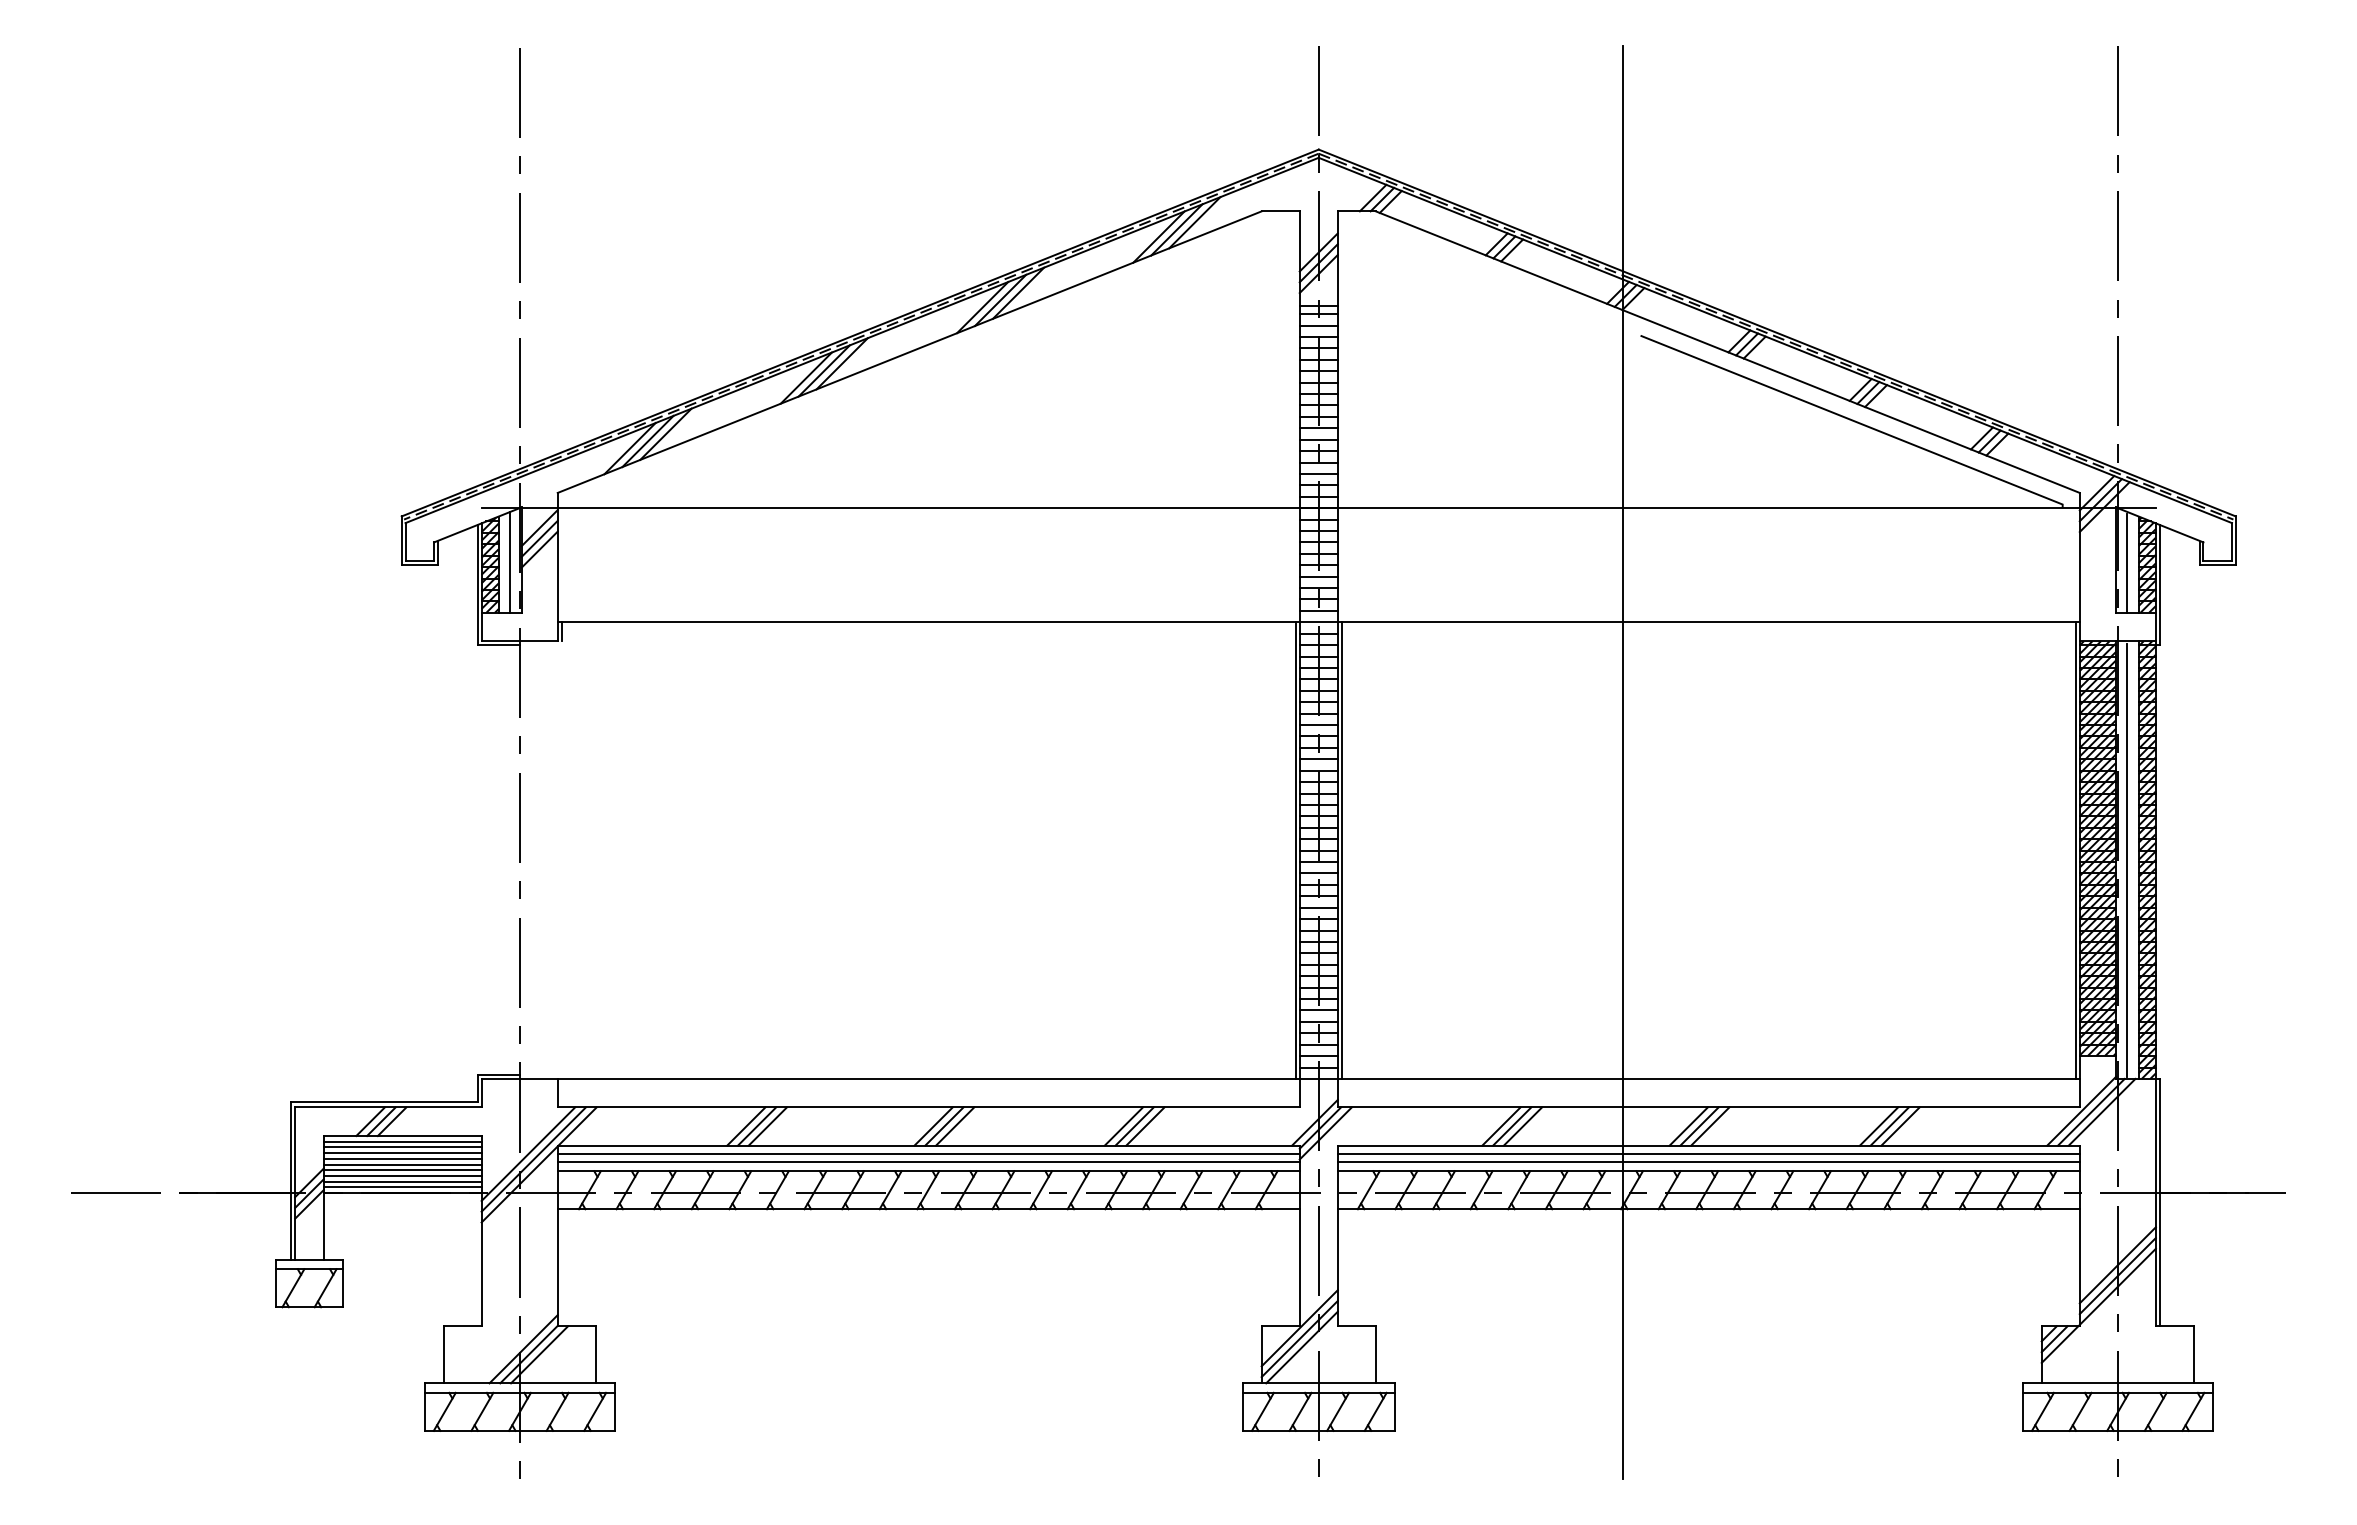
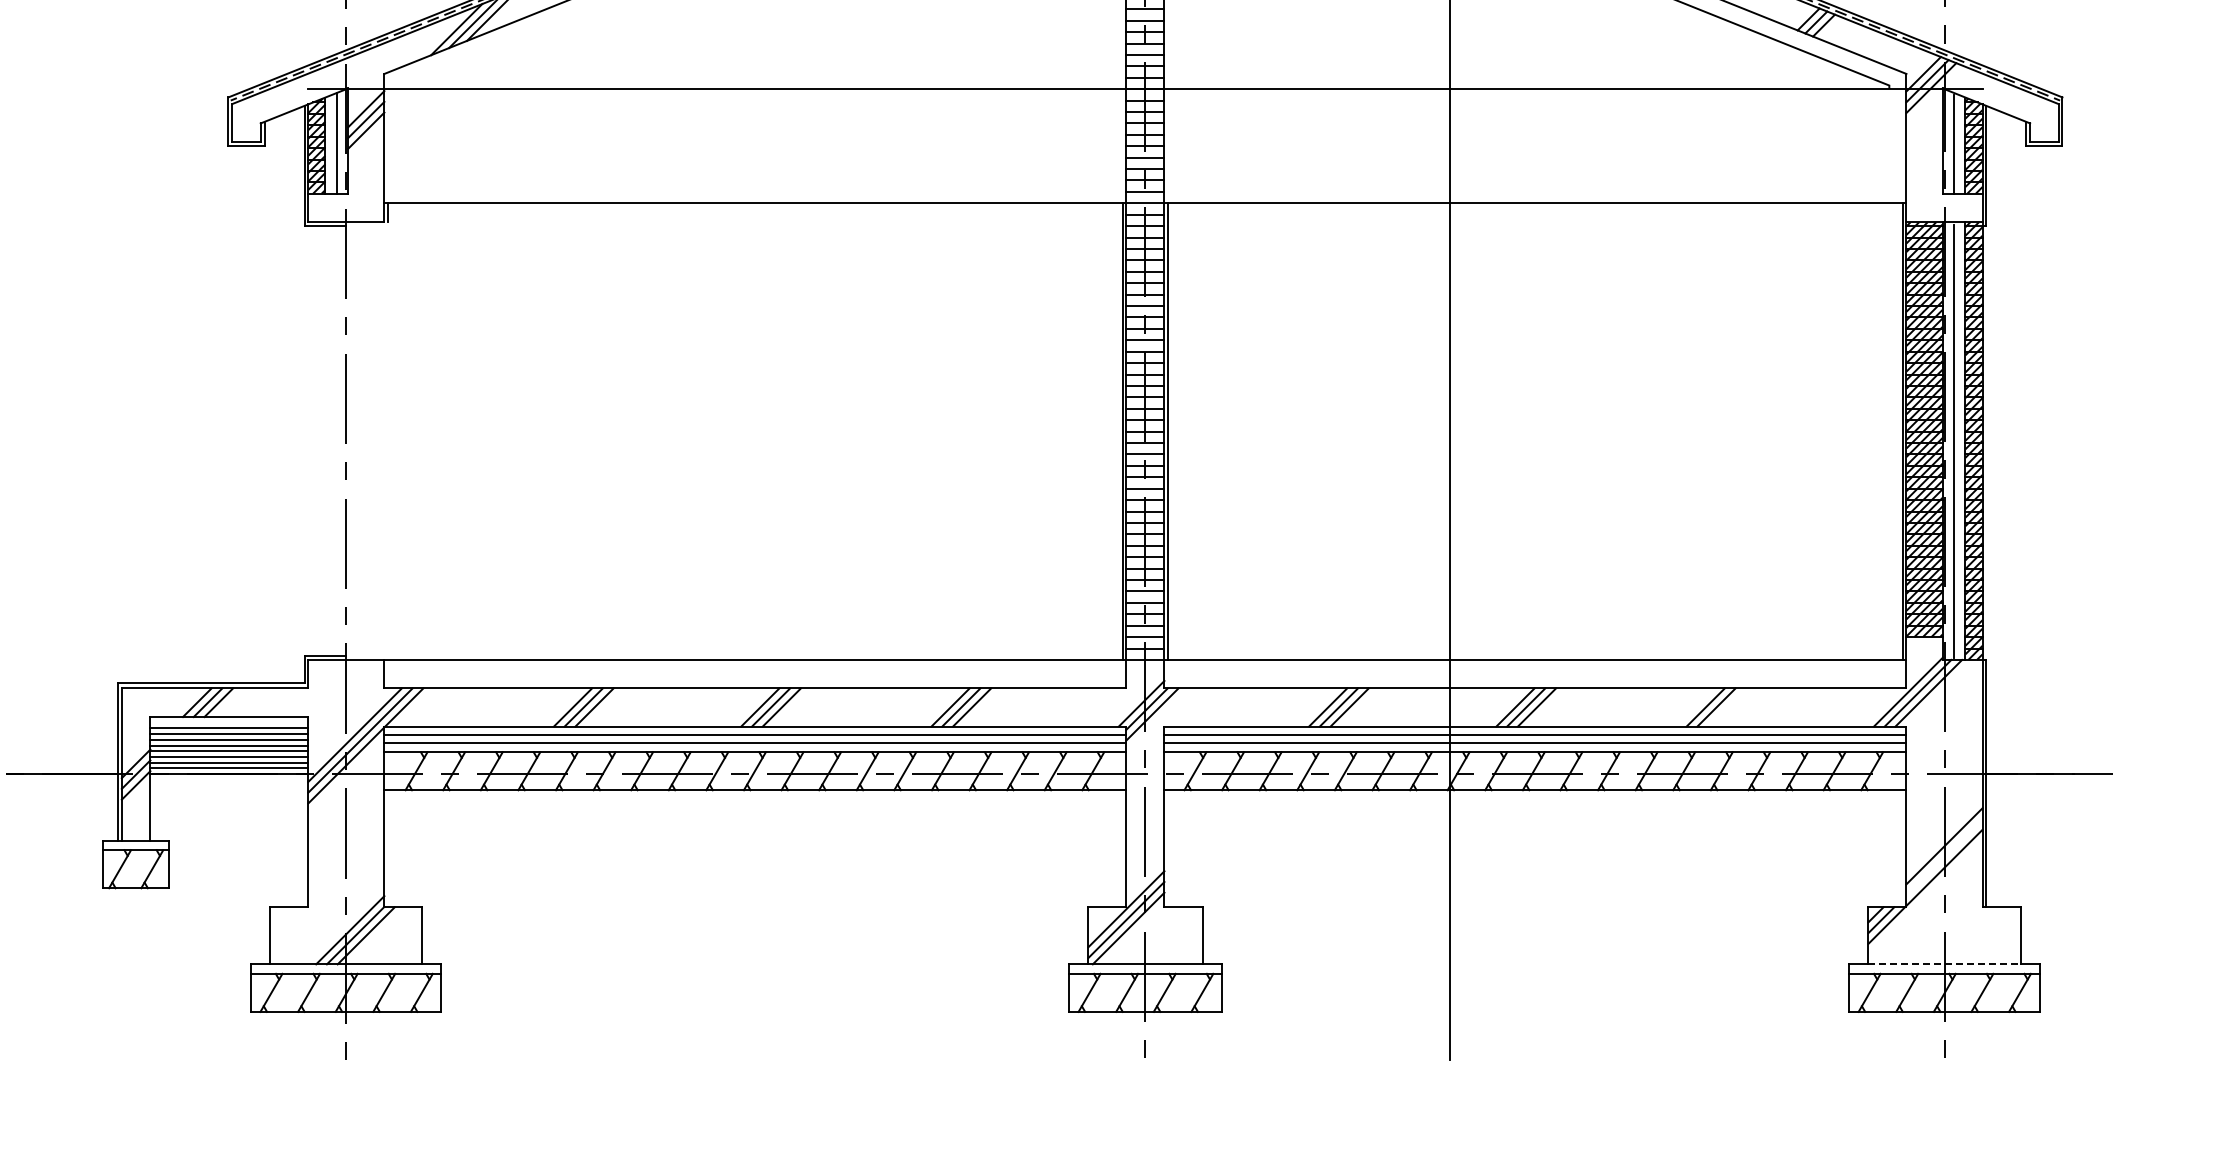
line: (1900, 1126) -> (1727, 707), removed
line: (402, 1141) -> (229, 722), removed
line: (2117, 1276) -> (1944, 857), removed
line: (2118, 1383) -> (1945, 964), solid -> dashed

